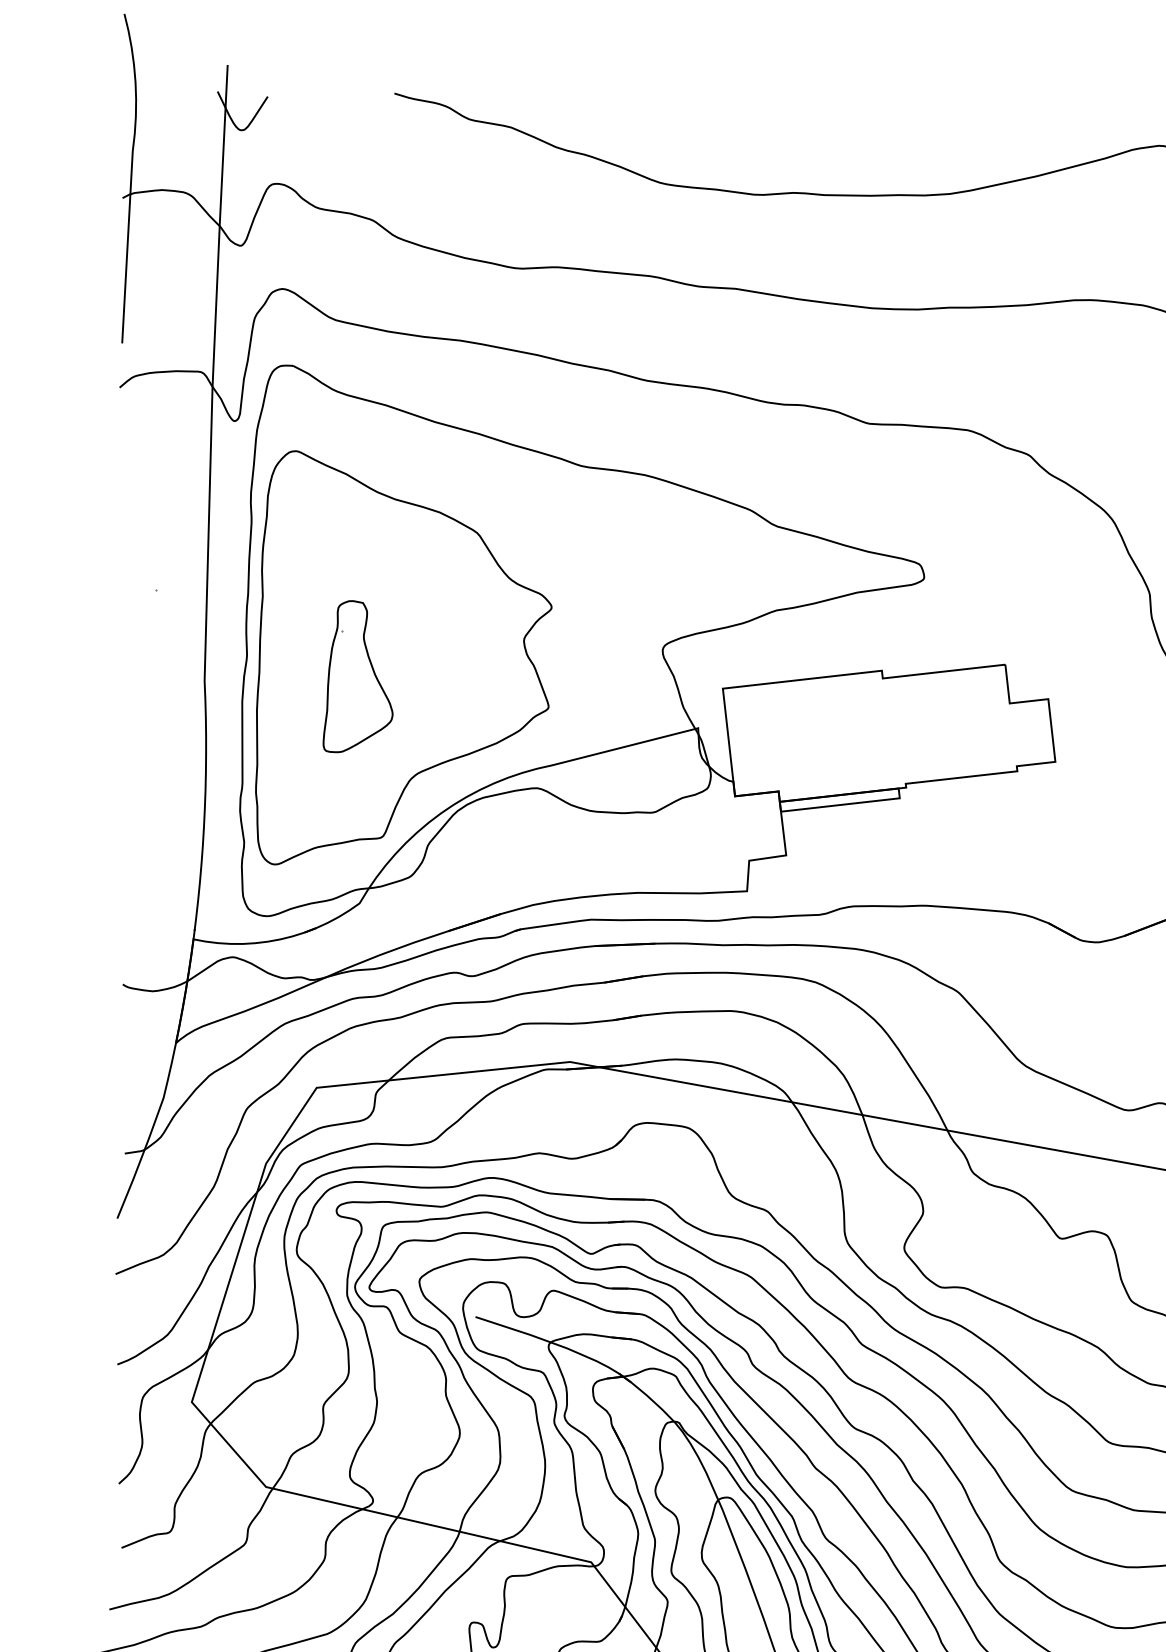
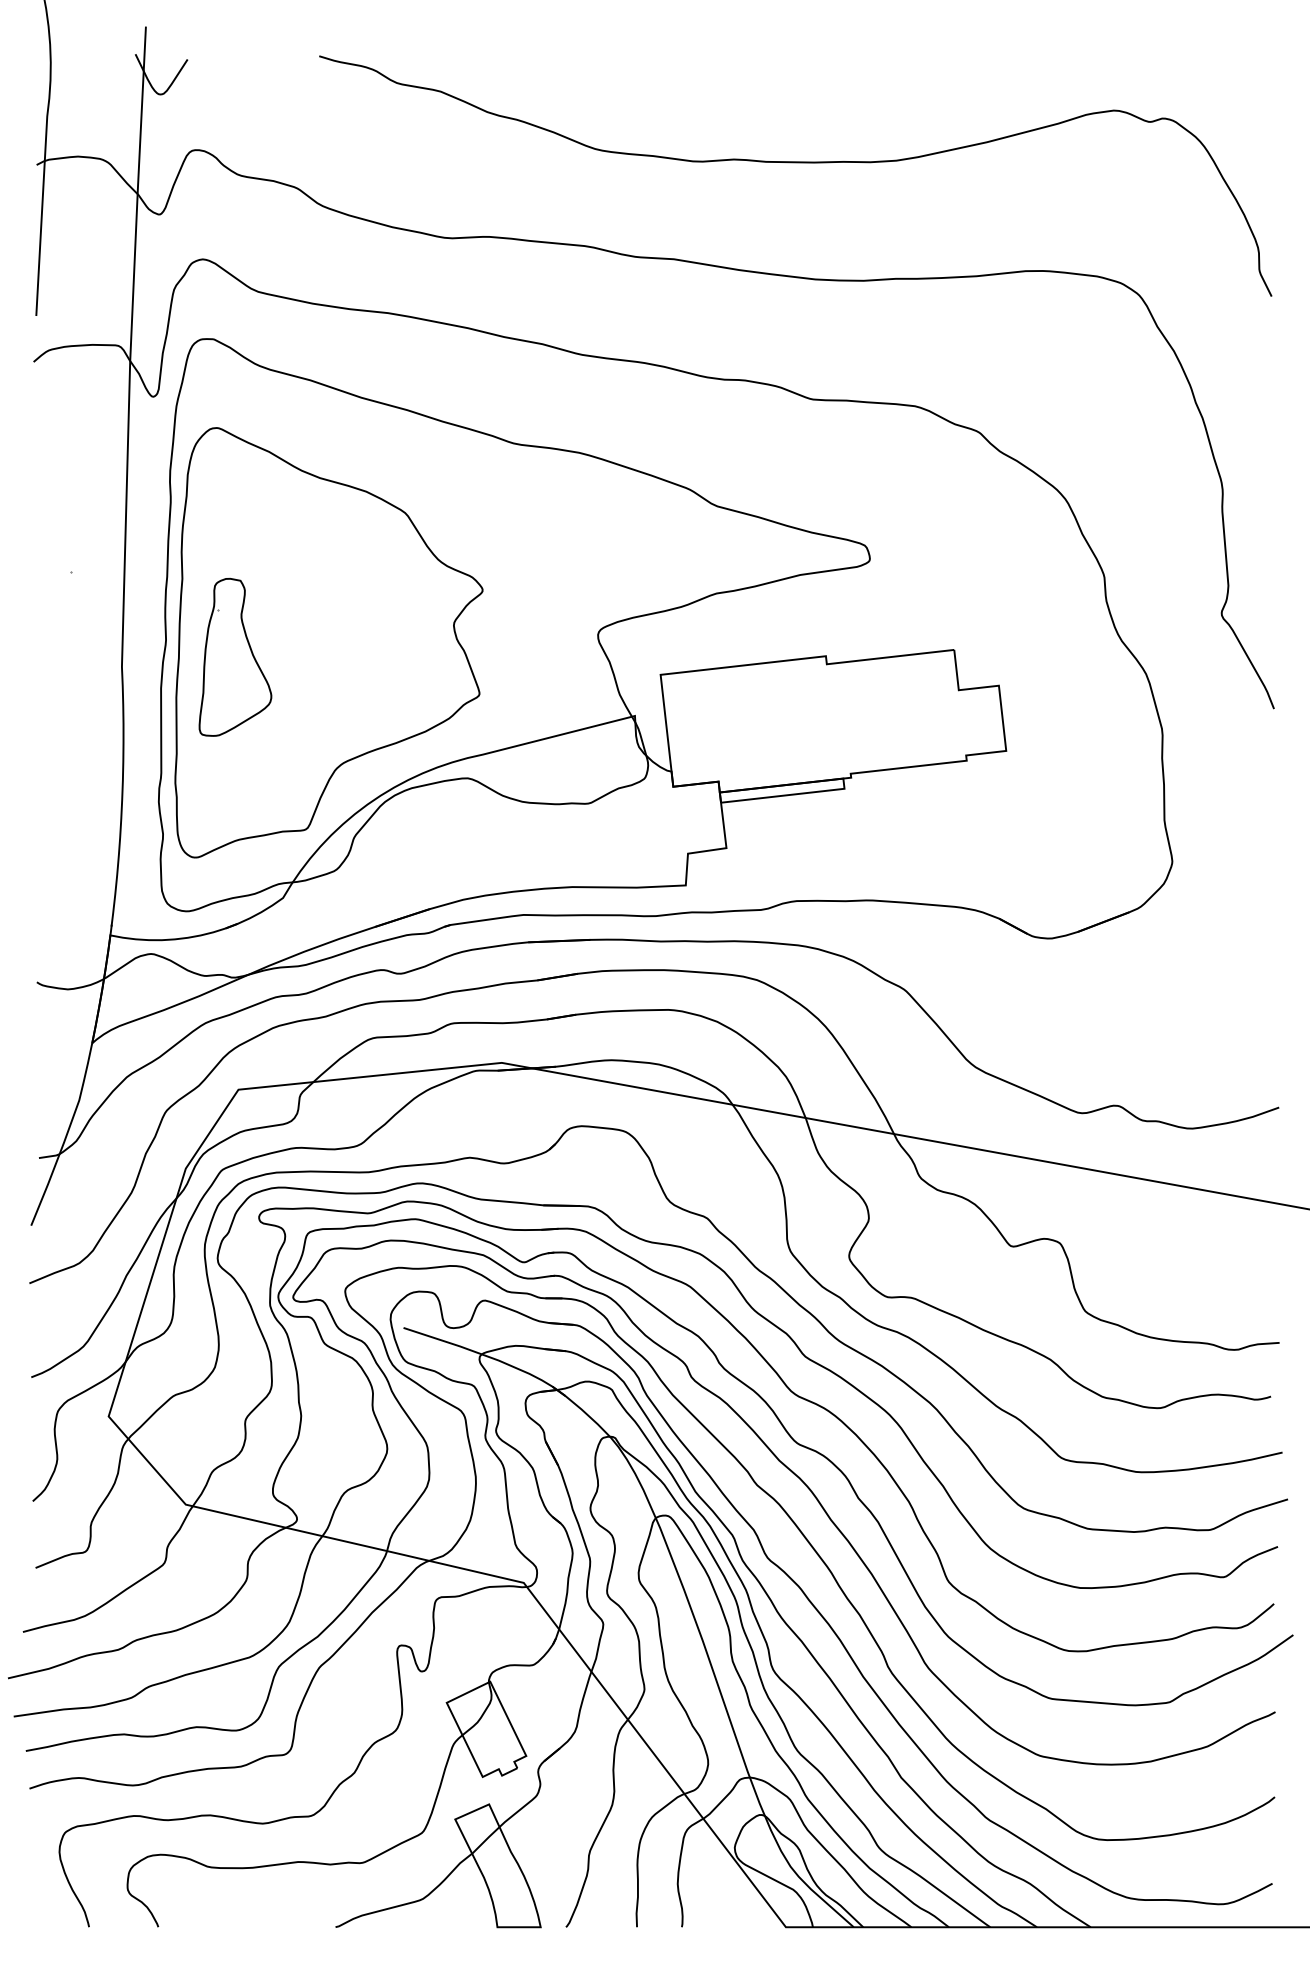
part: (358, 675) -> (235, 656), moved

